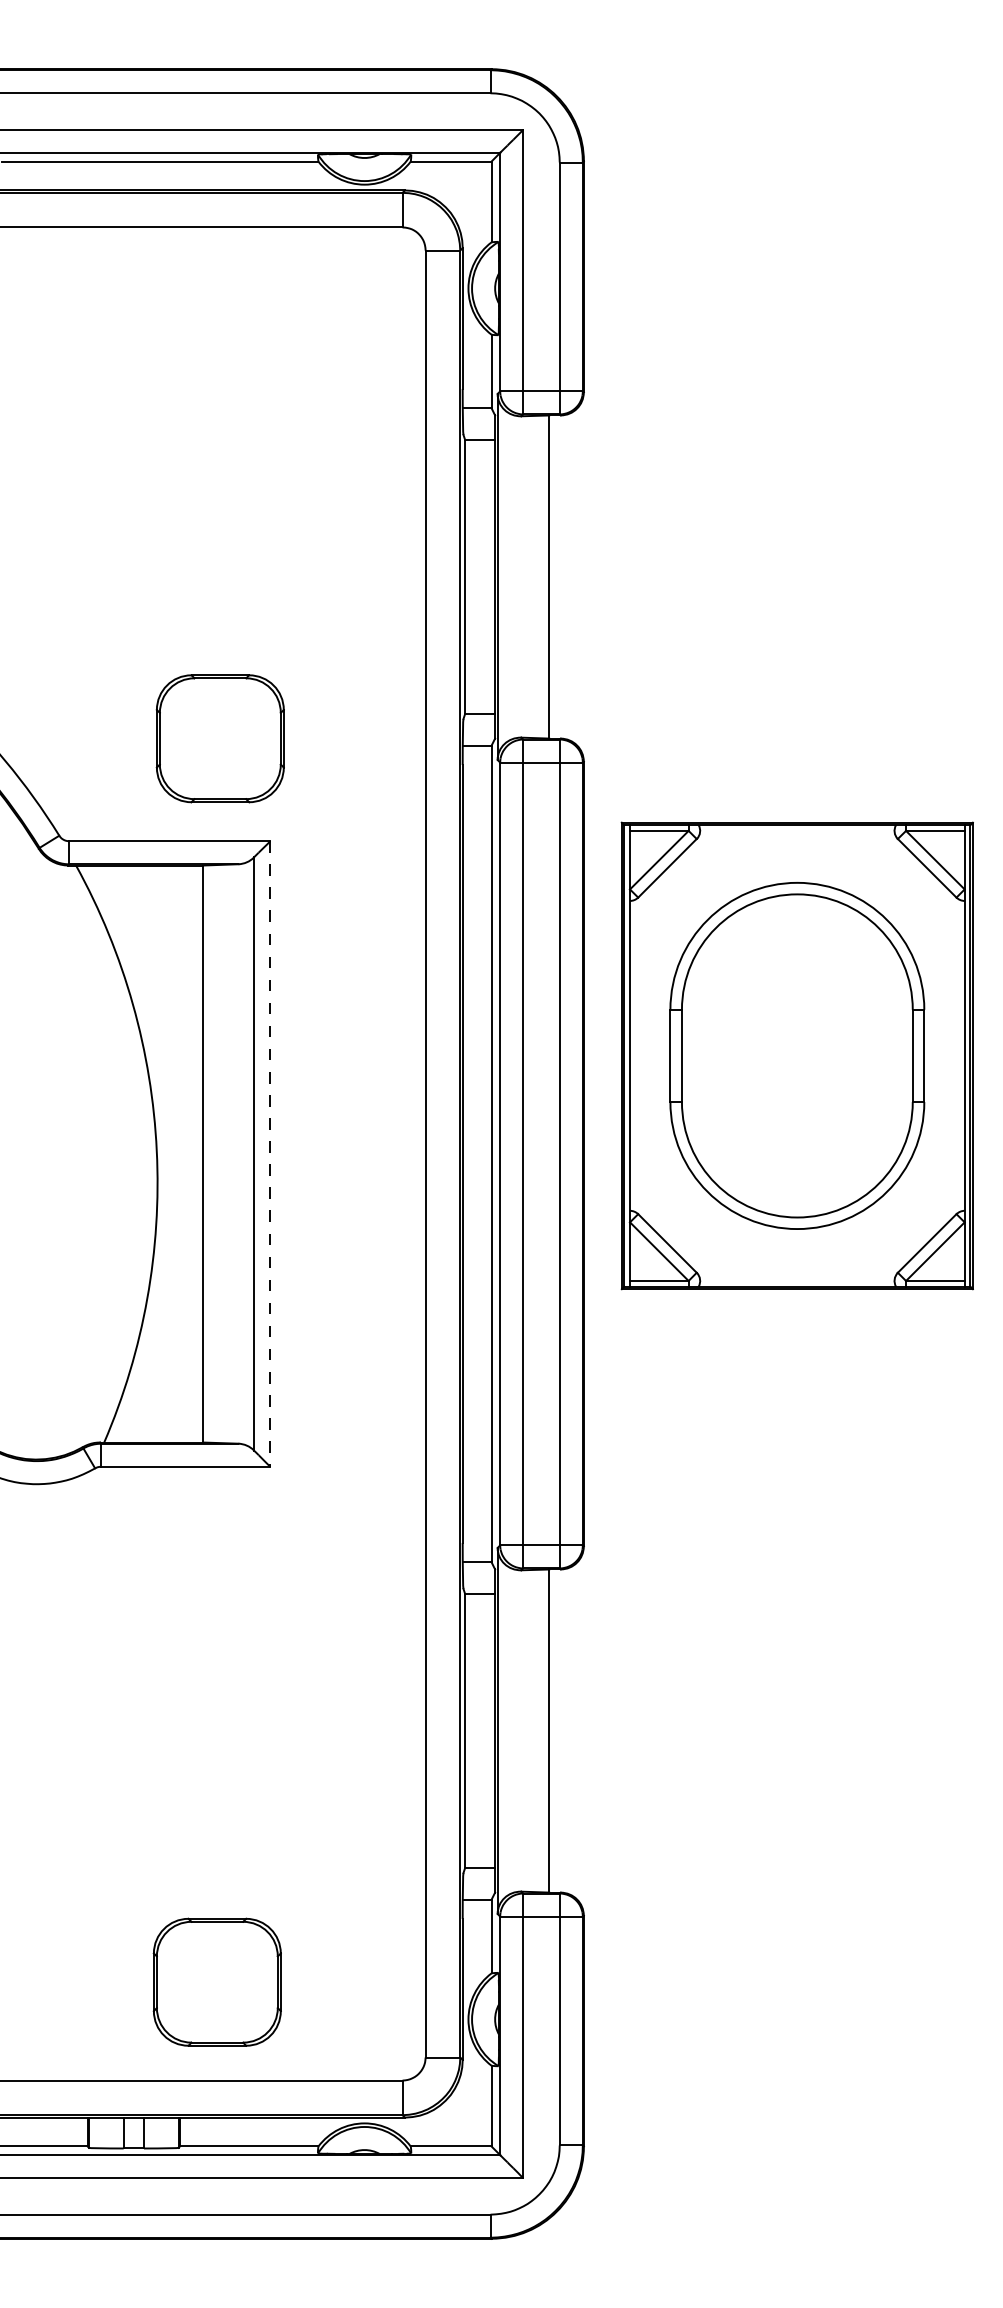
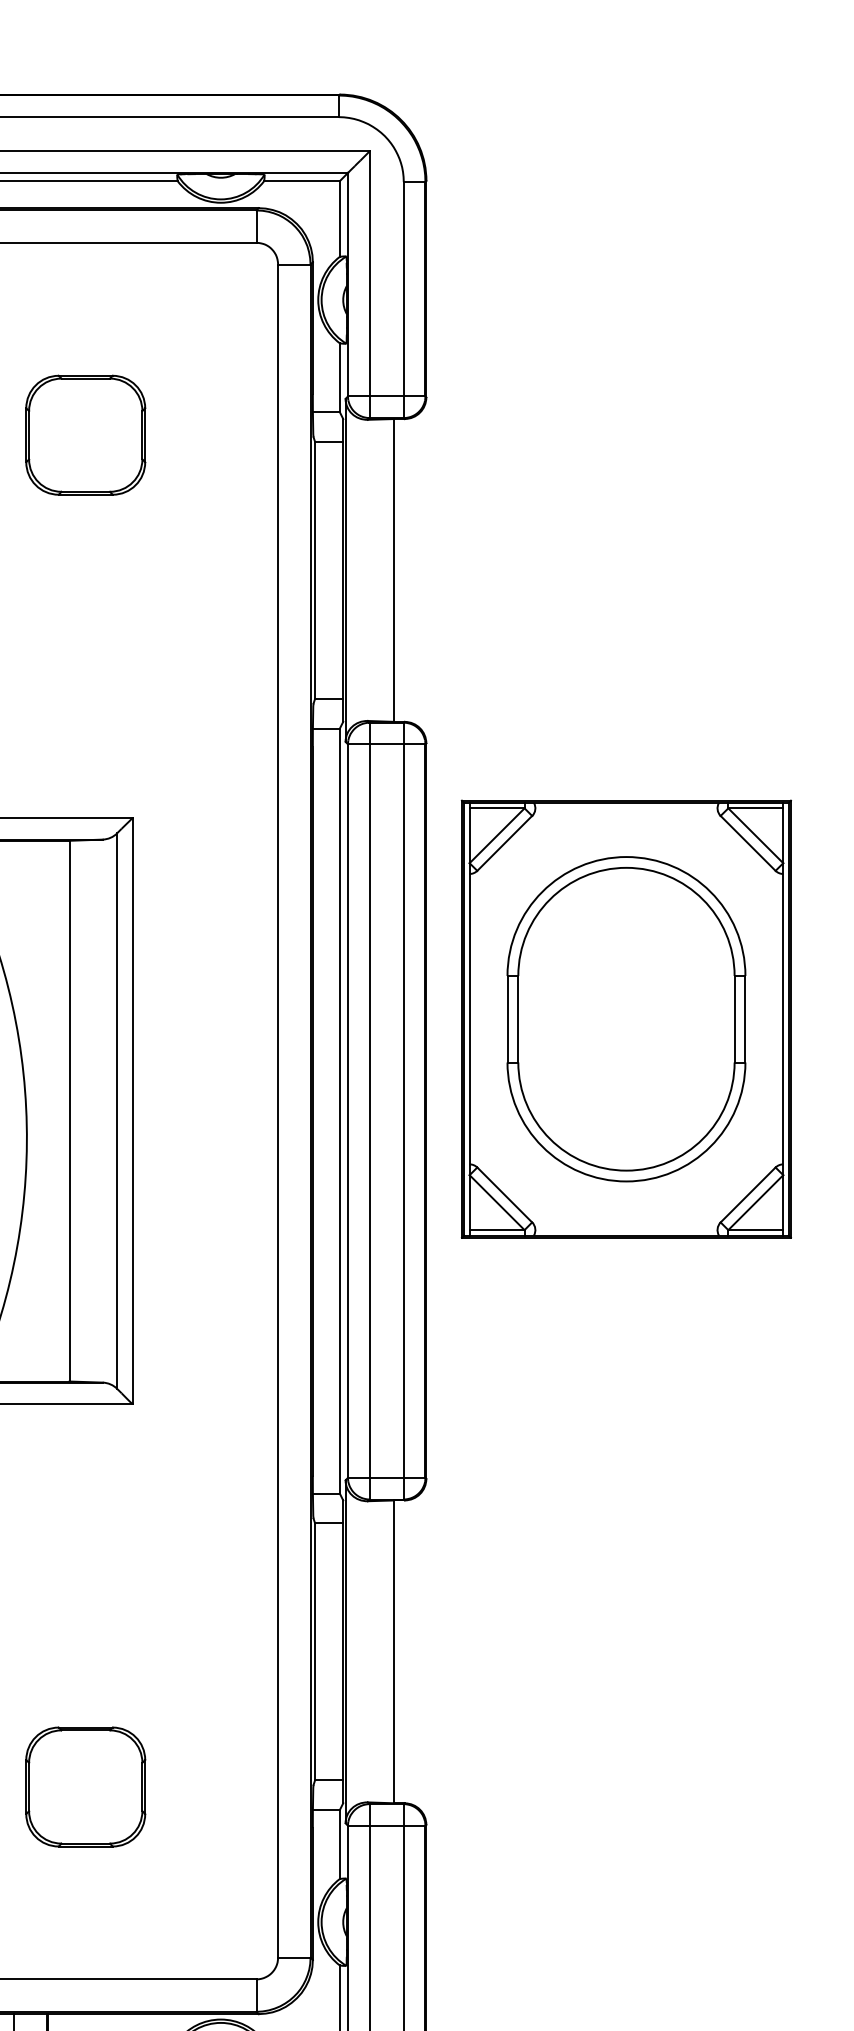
part: (219, 738) -> (84, 435), moved
line: (270, 1153) -> (132, 1110), dashed -> solid
part: (216, 1981) -> (84, 1786), moved

